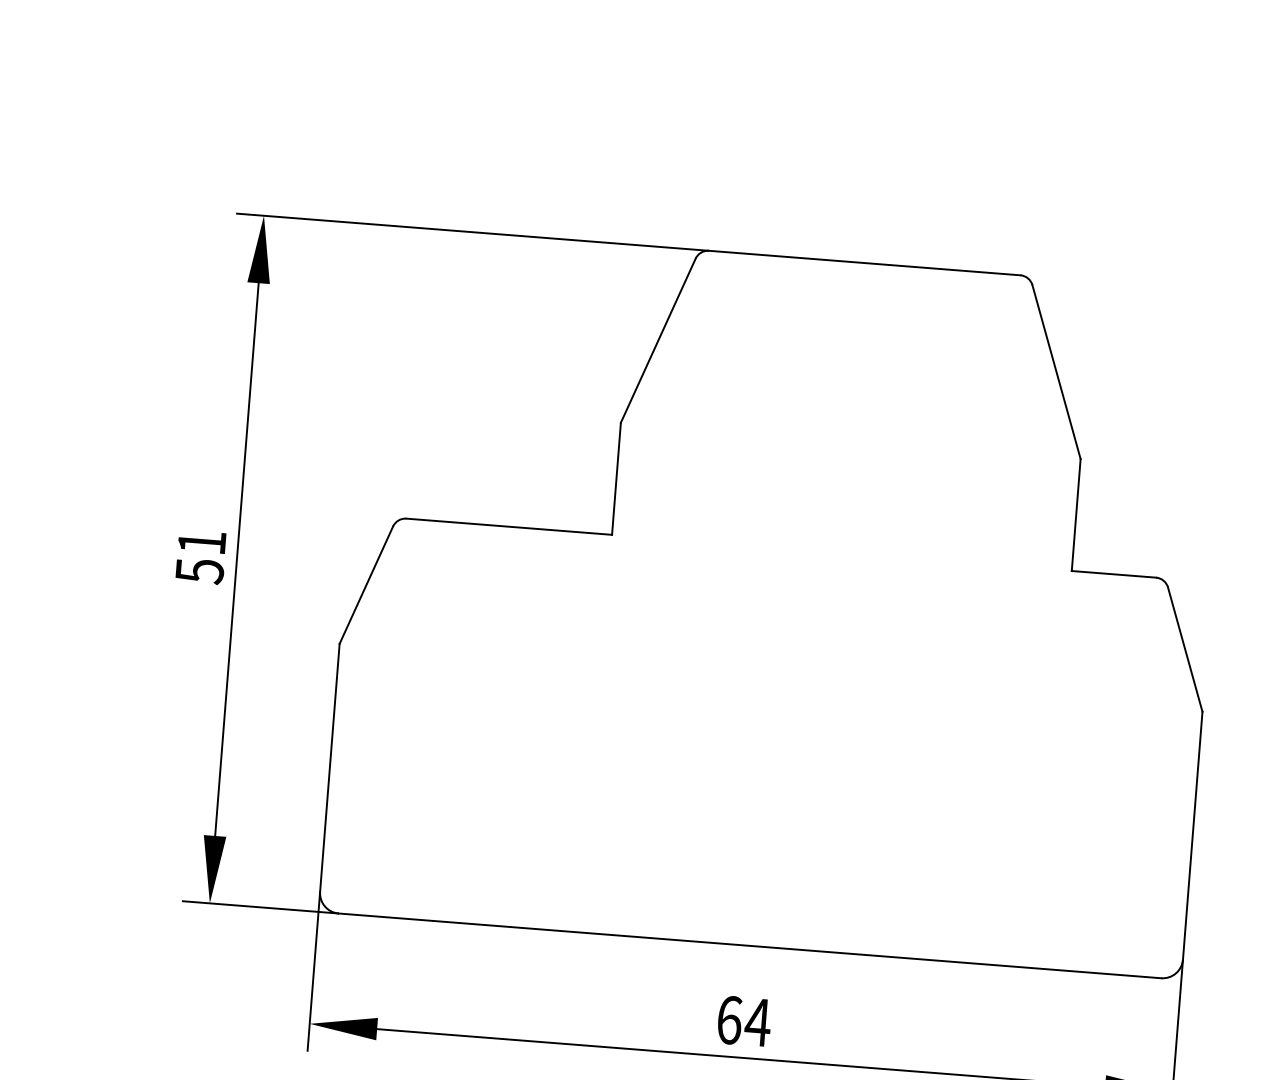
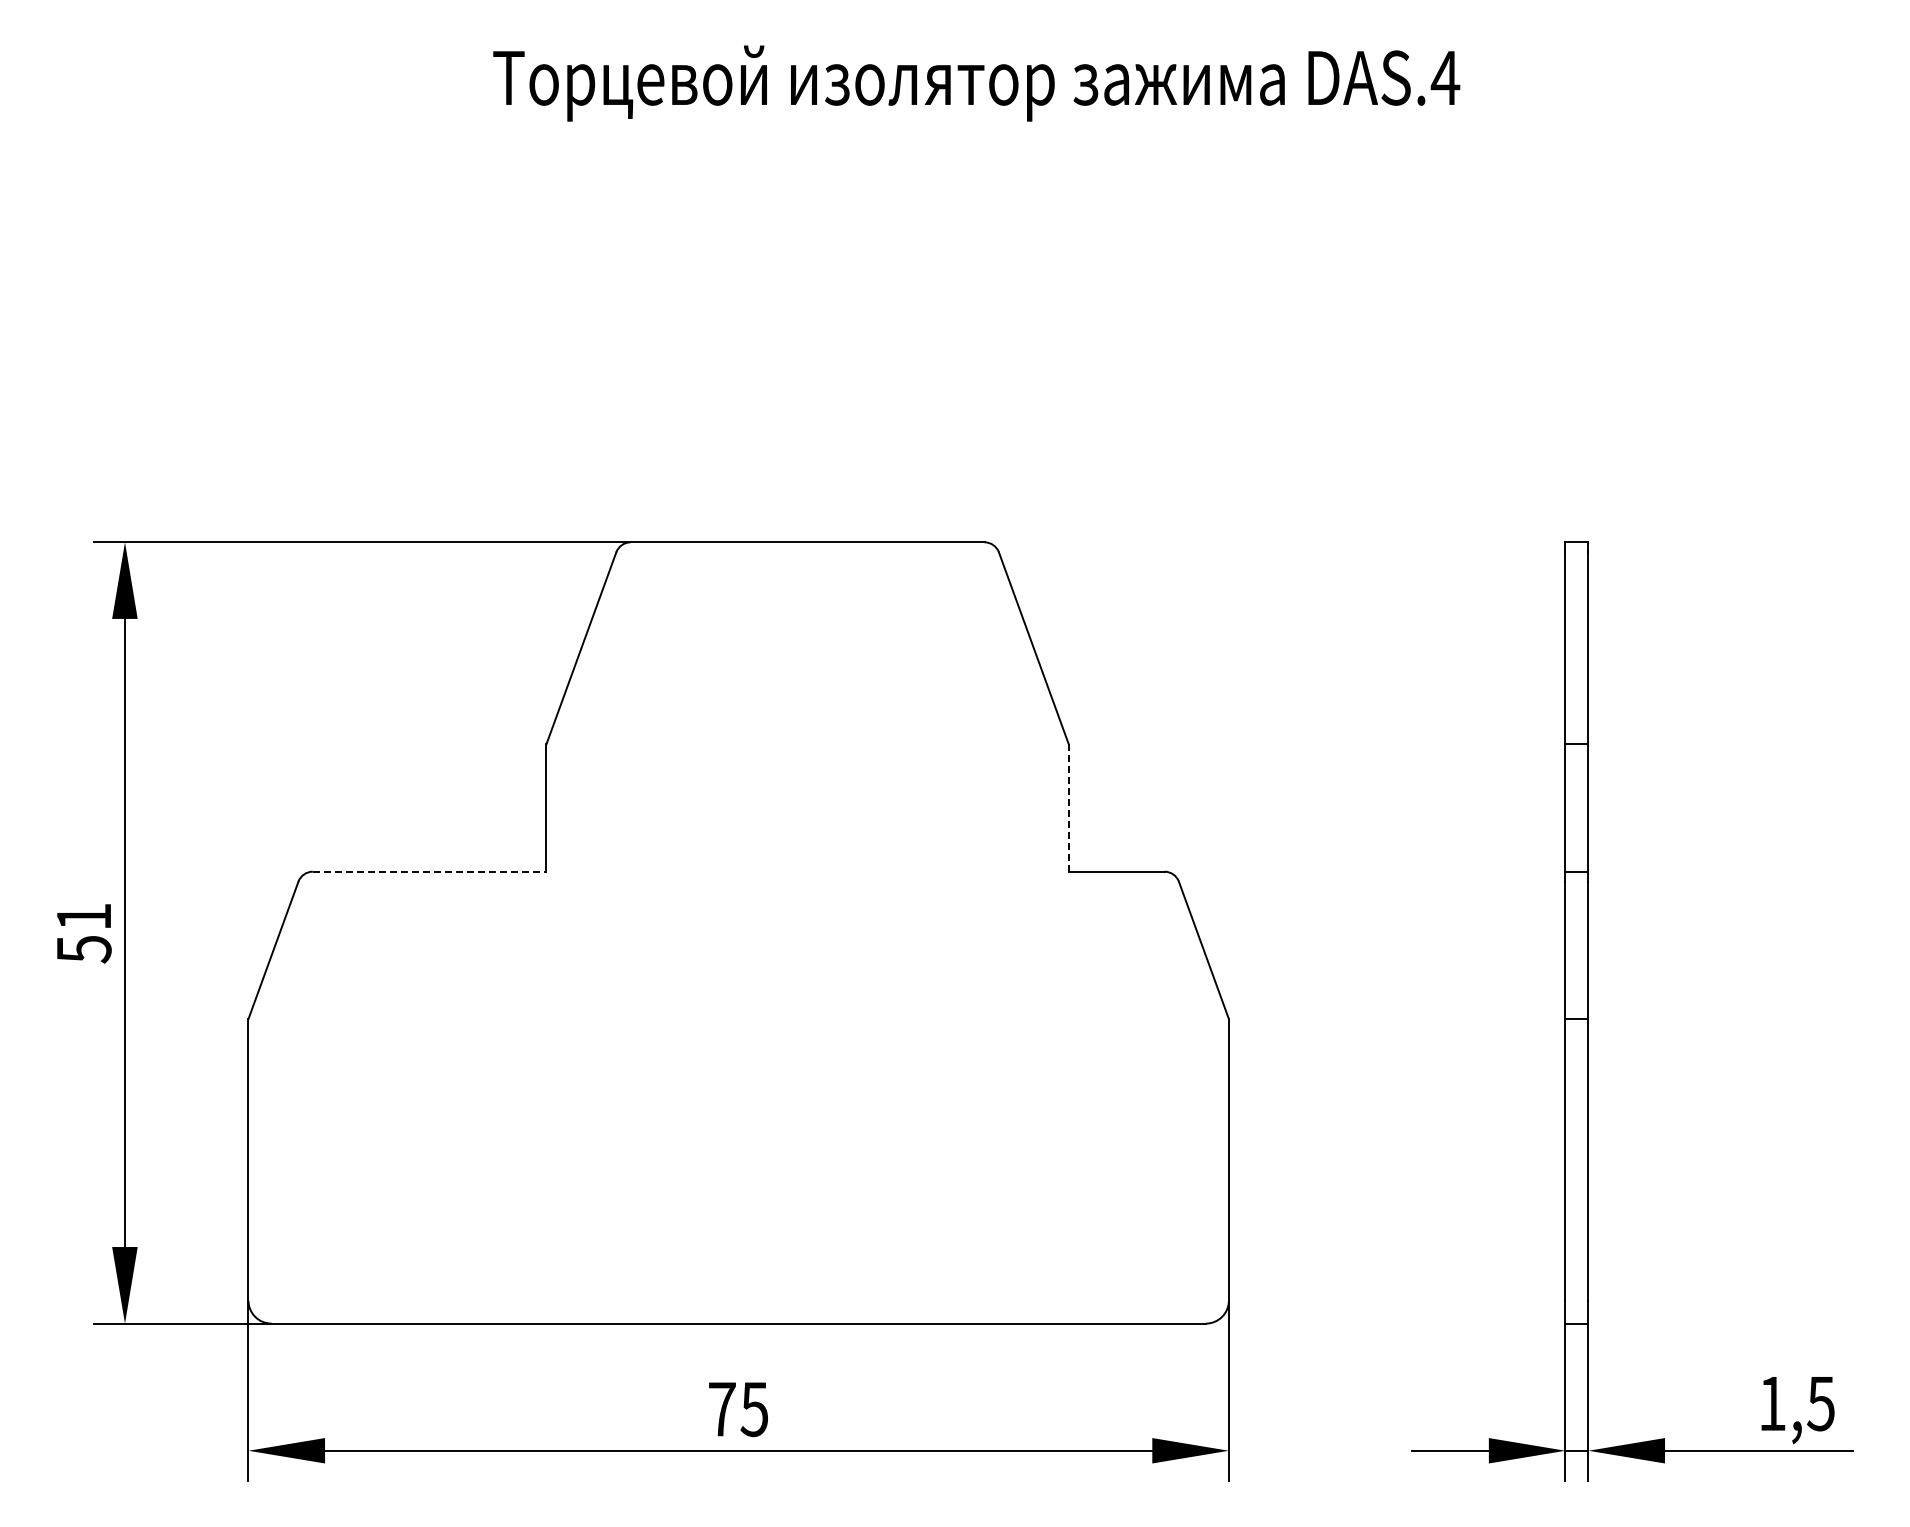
line: (1075, 515) -> (1068, 808), solid -> dashed
line: (509, 526) -> (429, 871), solid -> dashed
text: (744, 1021) -> (739, 1409), 64 -> 75

